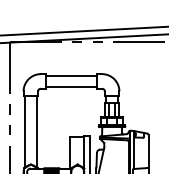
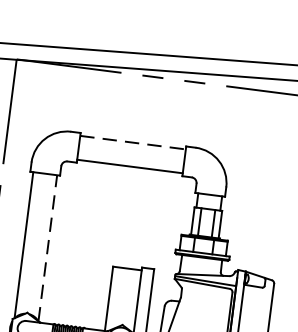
line: (71, 75) -> (133, 142), solid -> dashed
line: (36, 131) -> (47, 247), solid -> dashed

